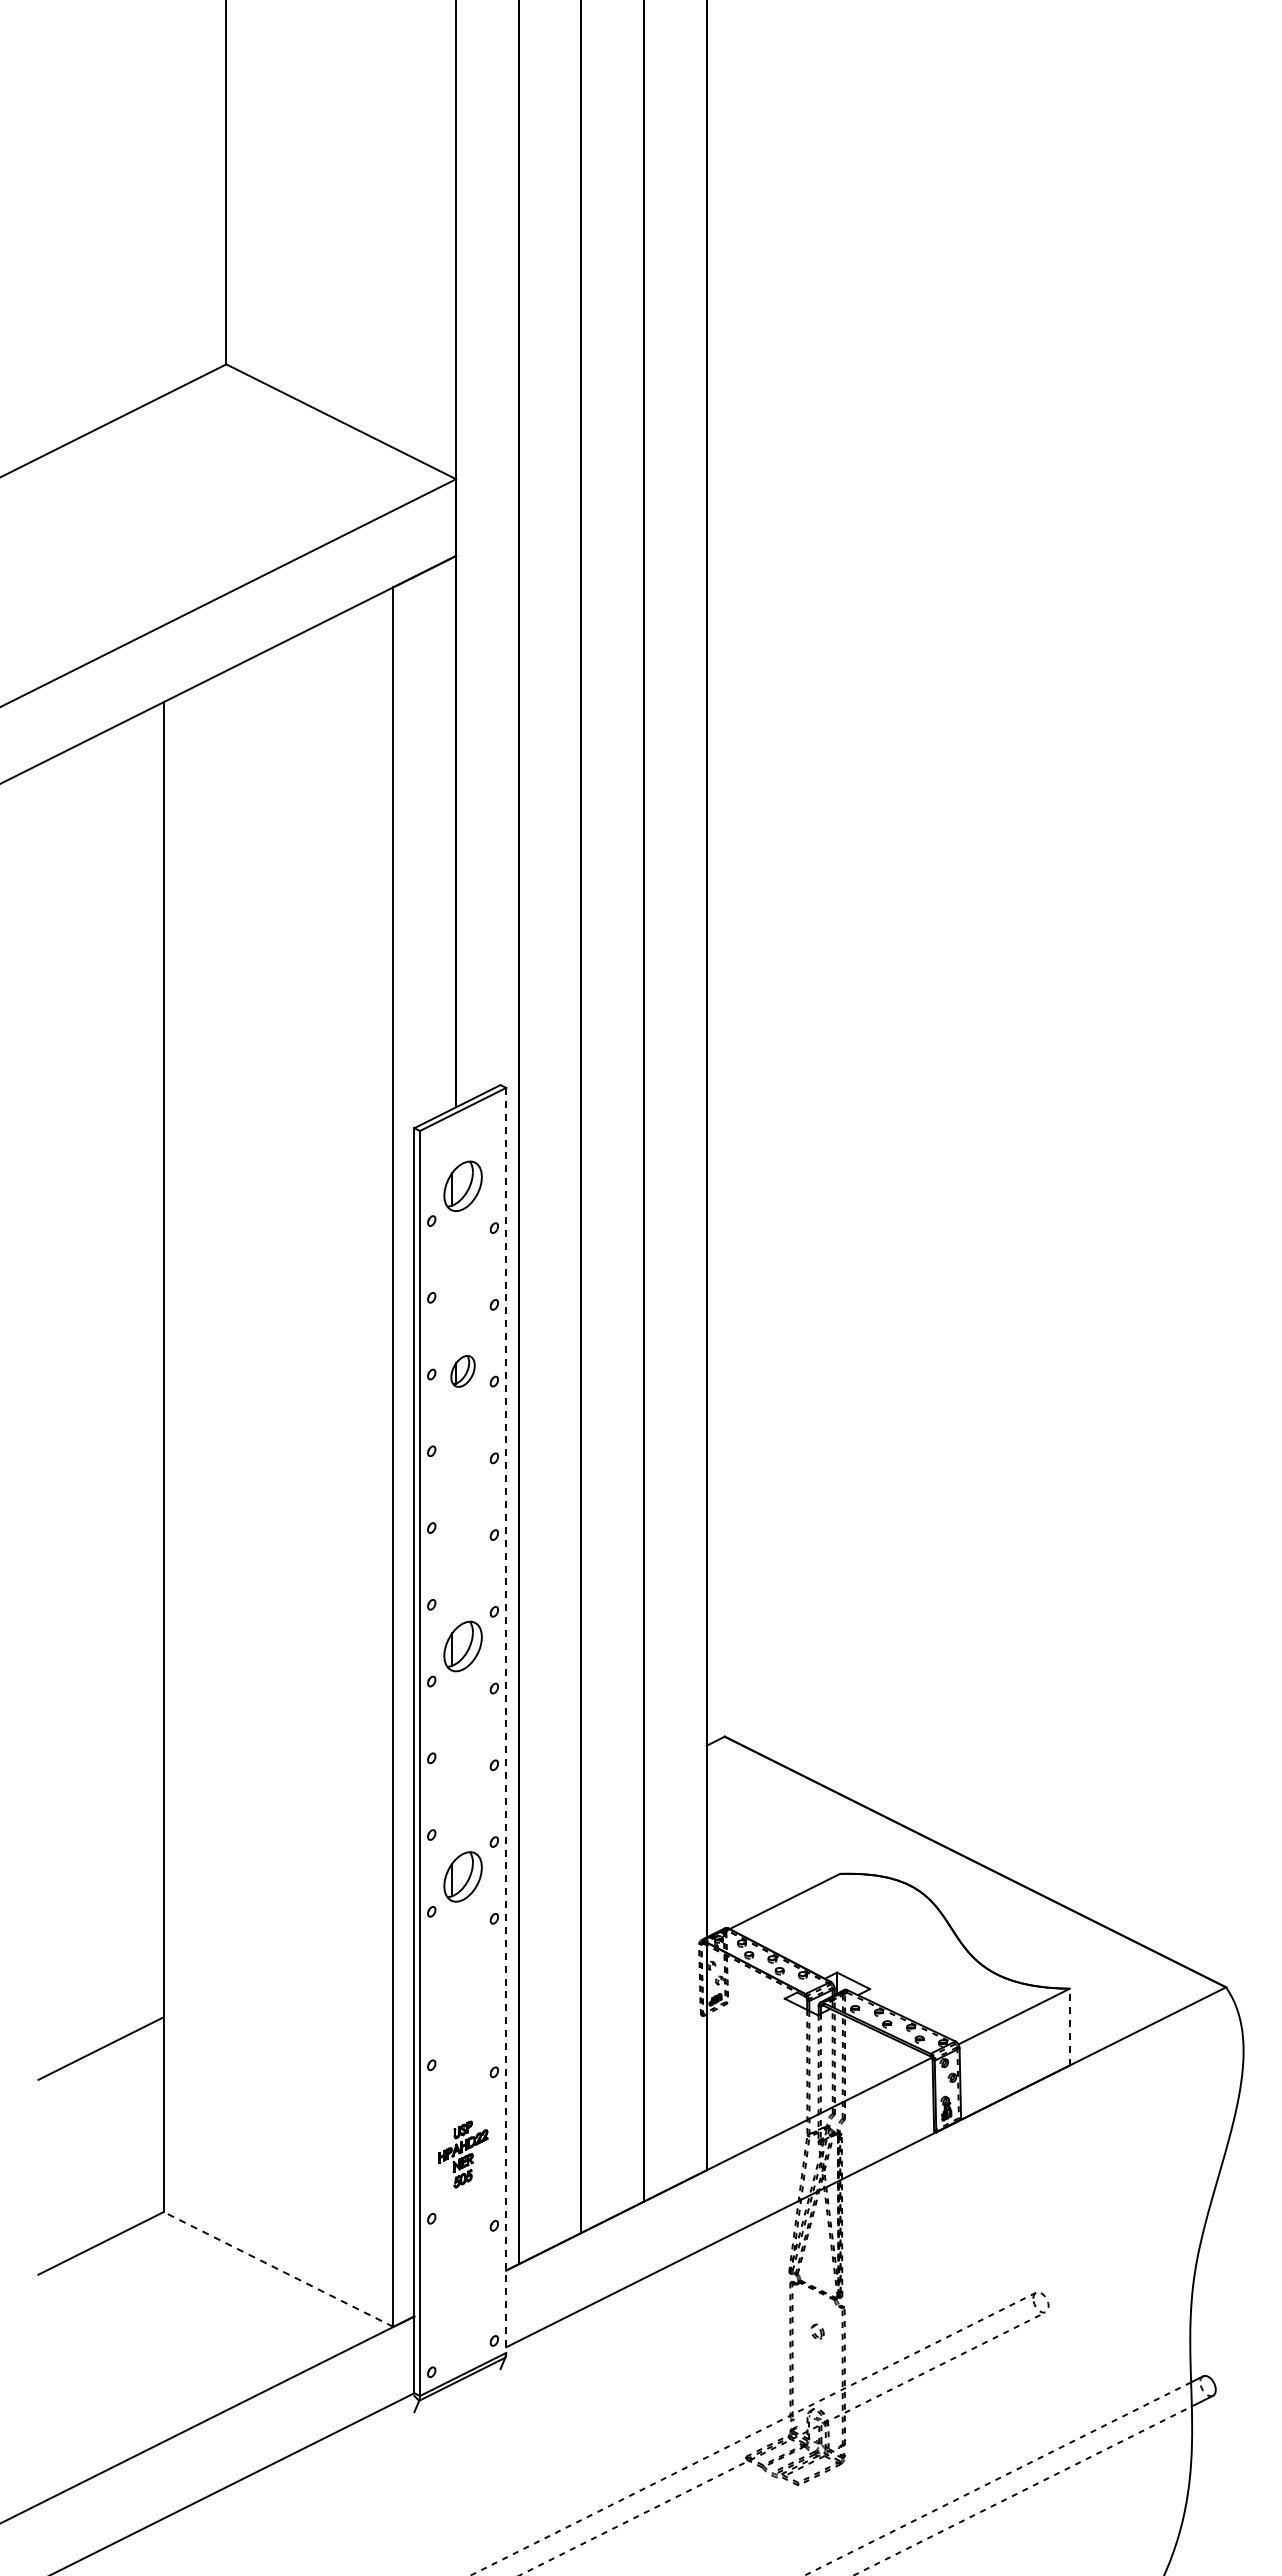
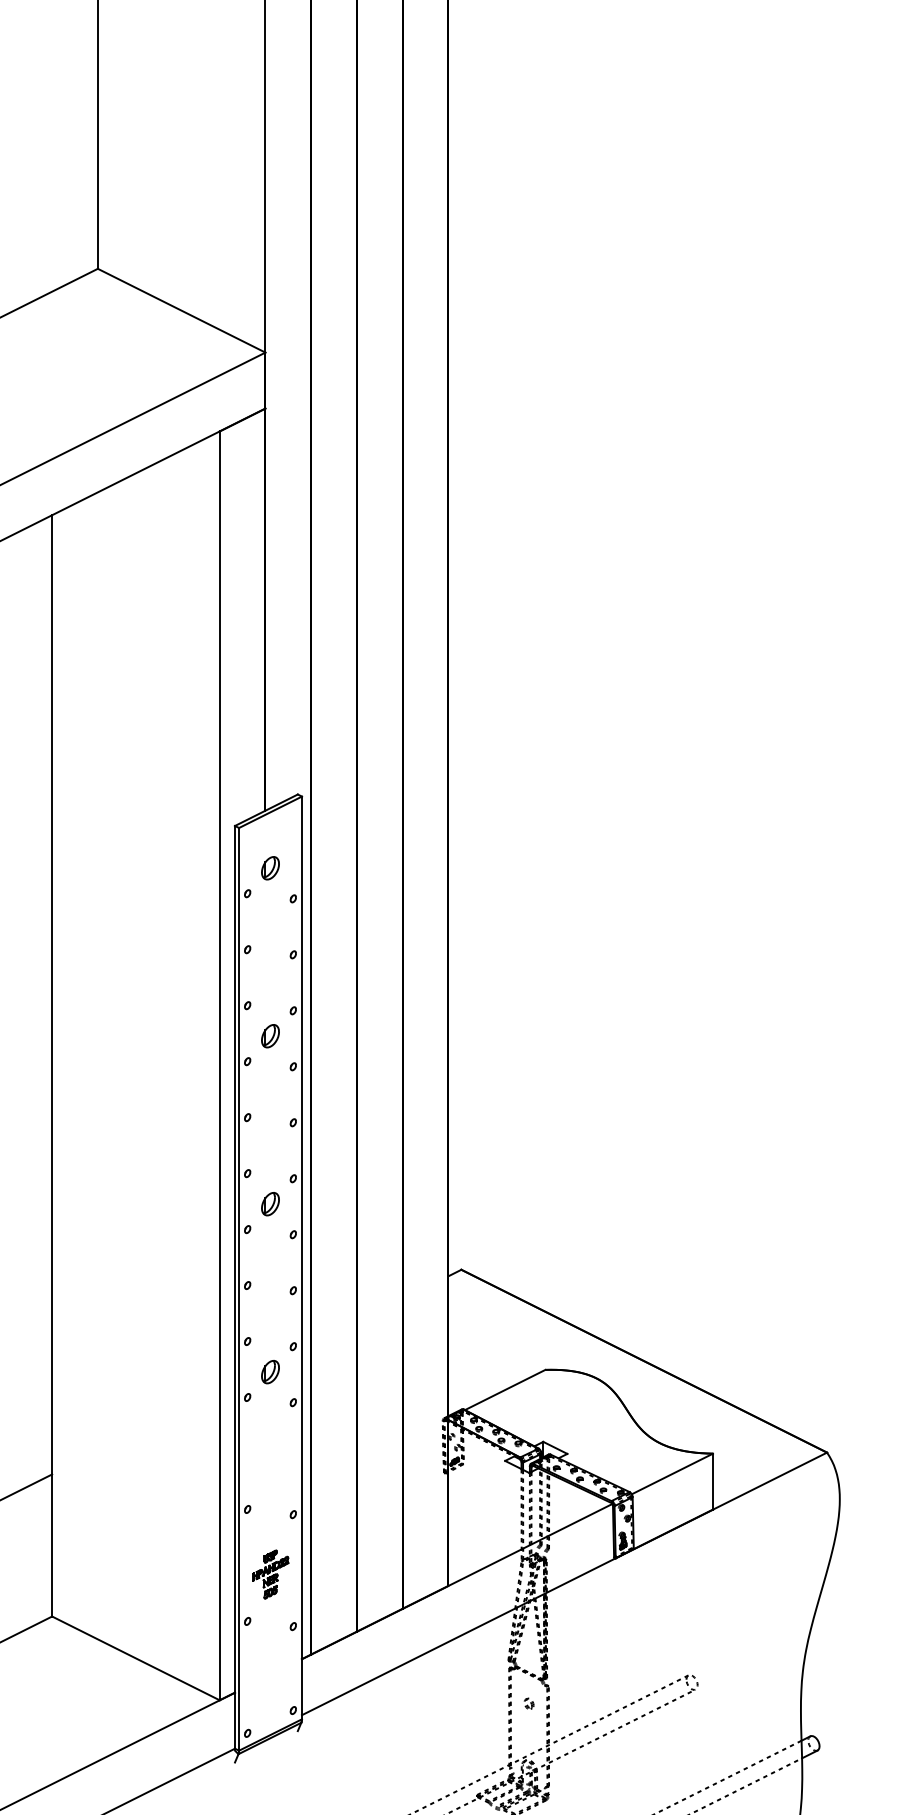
part: (462, 1185) -> (270, 867), size x0.62
part: (462, 1371) -> (270, 1036), moved
part: (462, 1646) -> (270, 1204), size x0.62
line: (506, 1720) -> (302, 1257), dashed -> solid
part: (462, 1876) -> (270, 1371), size x0.62
line: (1069, 2026) -> (712, 1481), dashed -> solid
line: (278, 2269) -> (135, 1658), dashed -> solid

